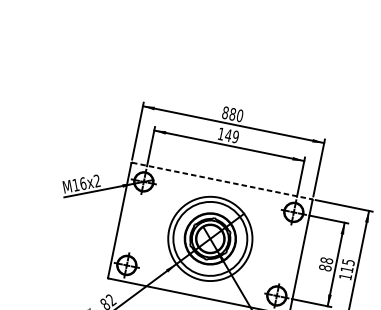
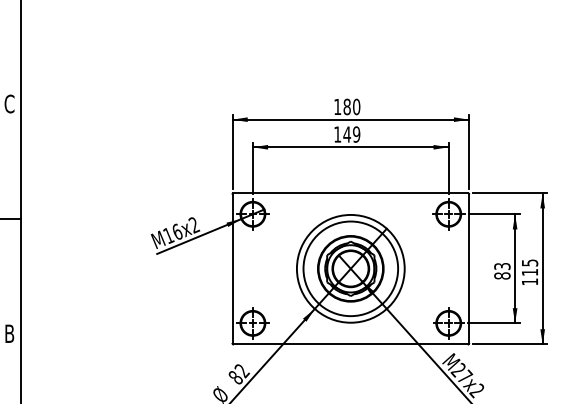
text: (225, 112) -> (337, 106), 880 -> 180
line: (221, 181) -> (350, 193), dashed -> solid
text: (326, 260) -> (502, 266), 88 -> 83

